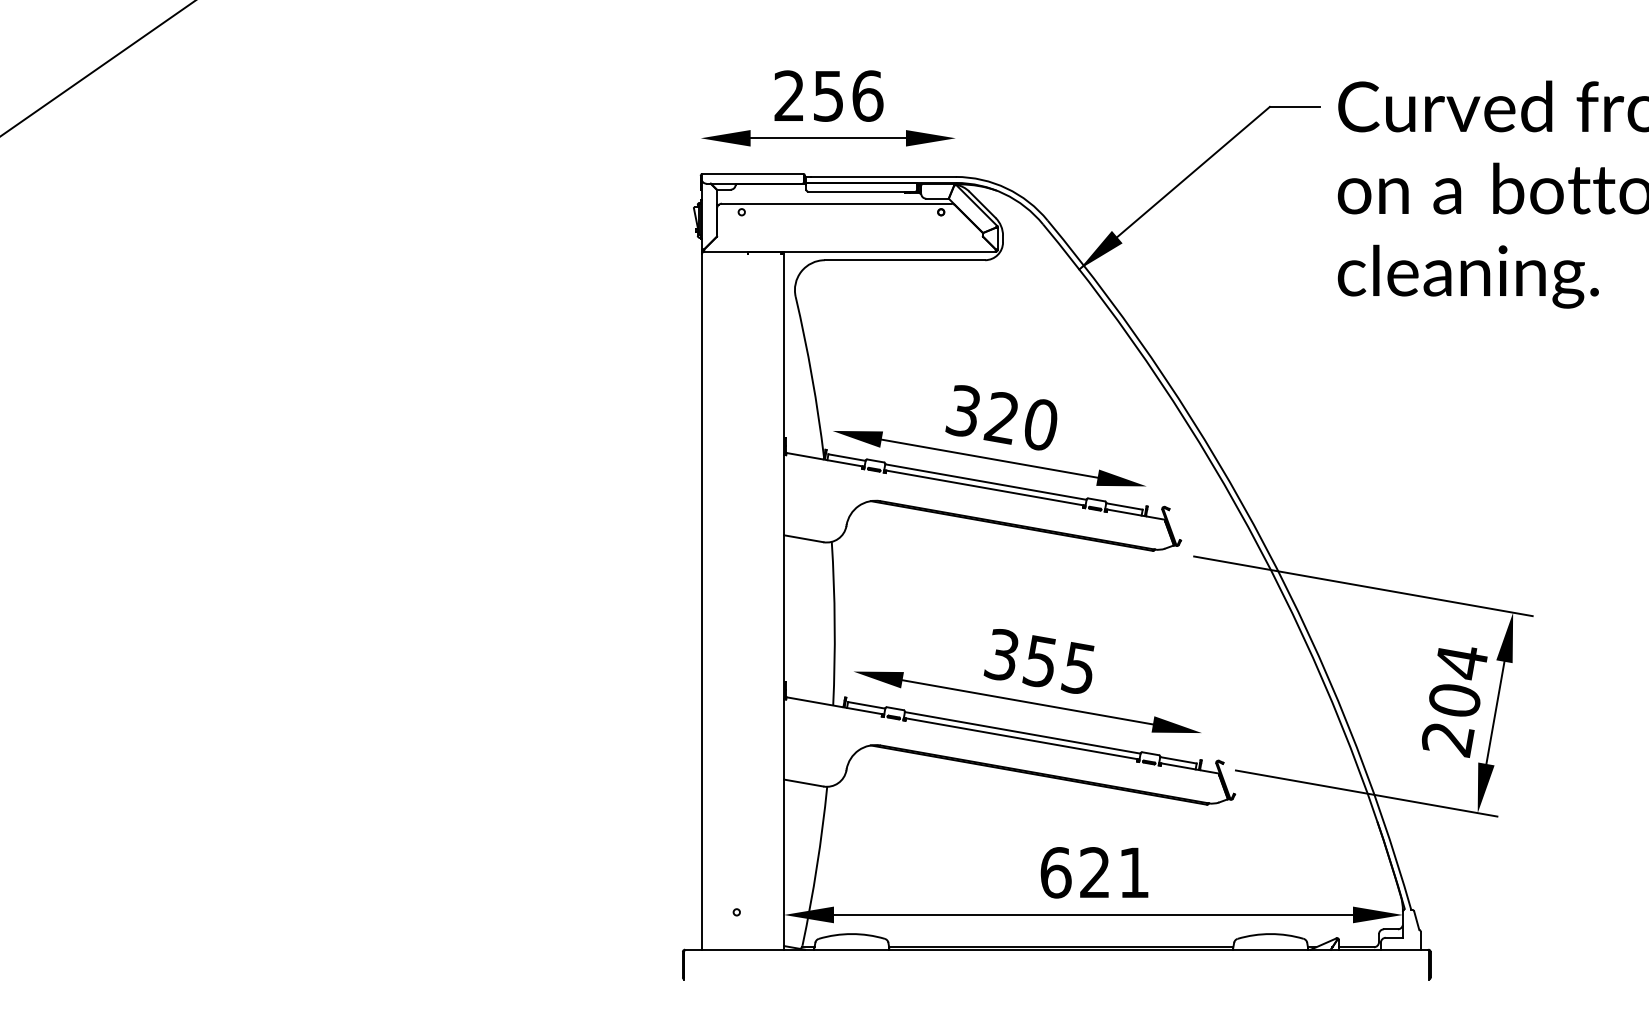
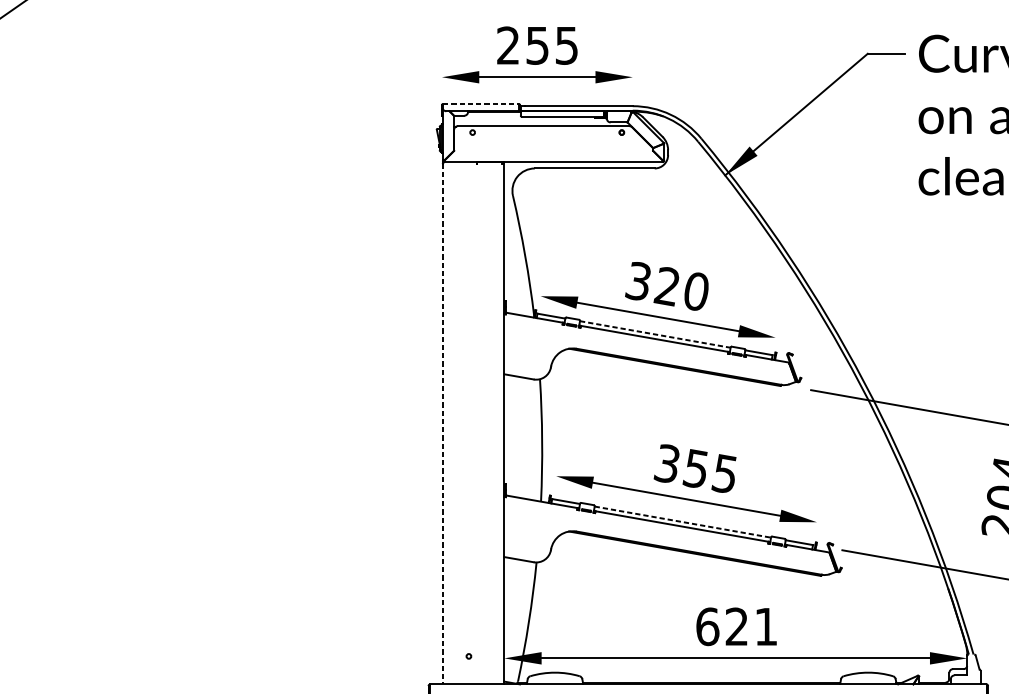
text: (867, 95) -> (566, 45), 256 -> 255
line: (752, 174) -> (480, 104), solid -> dashed
line: (986, 482) -> (655, 334), solid -> dashed
line: (701, 601) -> (442, 423), solid -> dashed
line: (1022, 732) -> (682, 521), solid -> dashed

